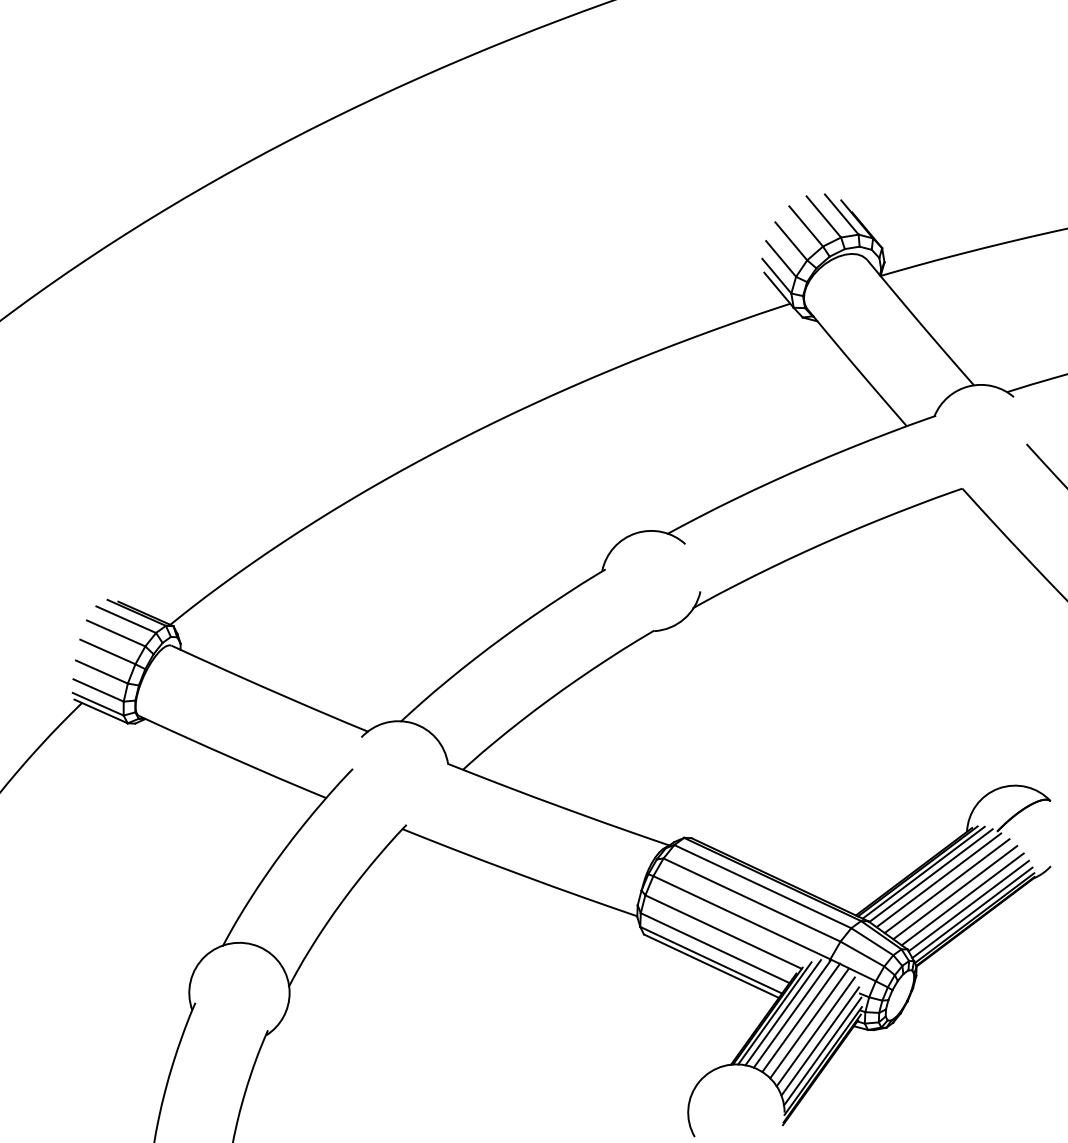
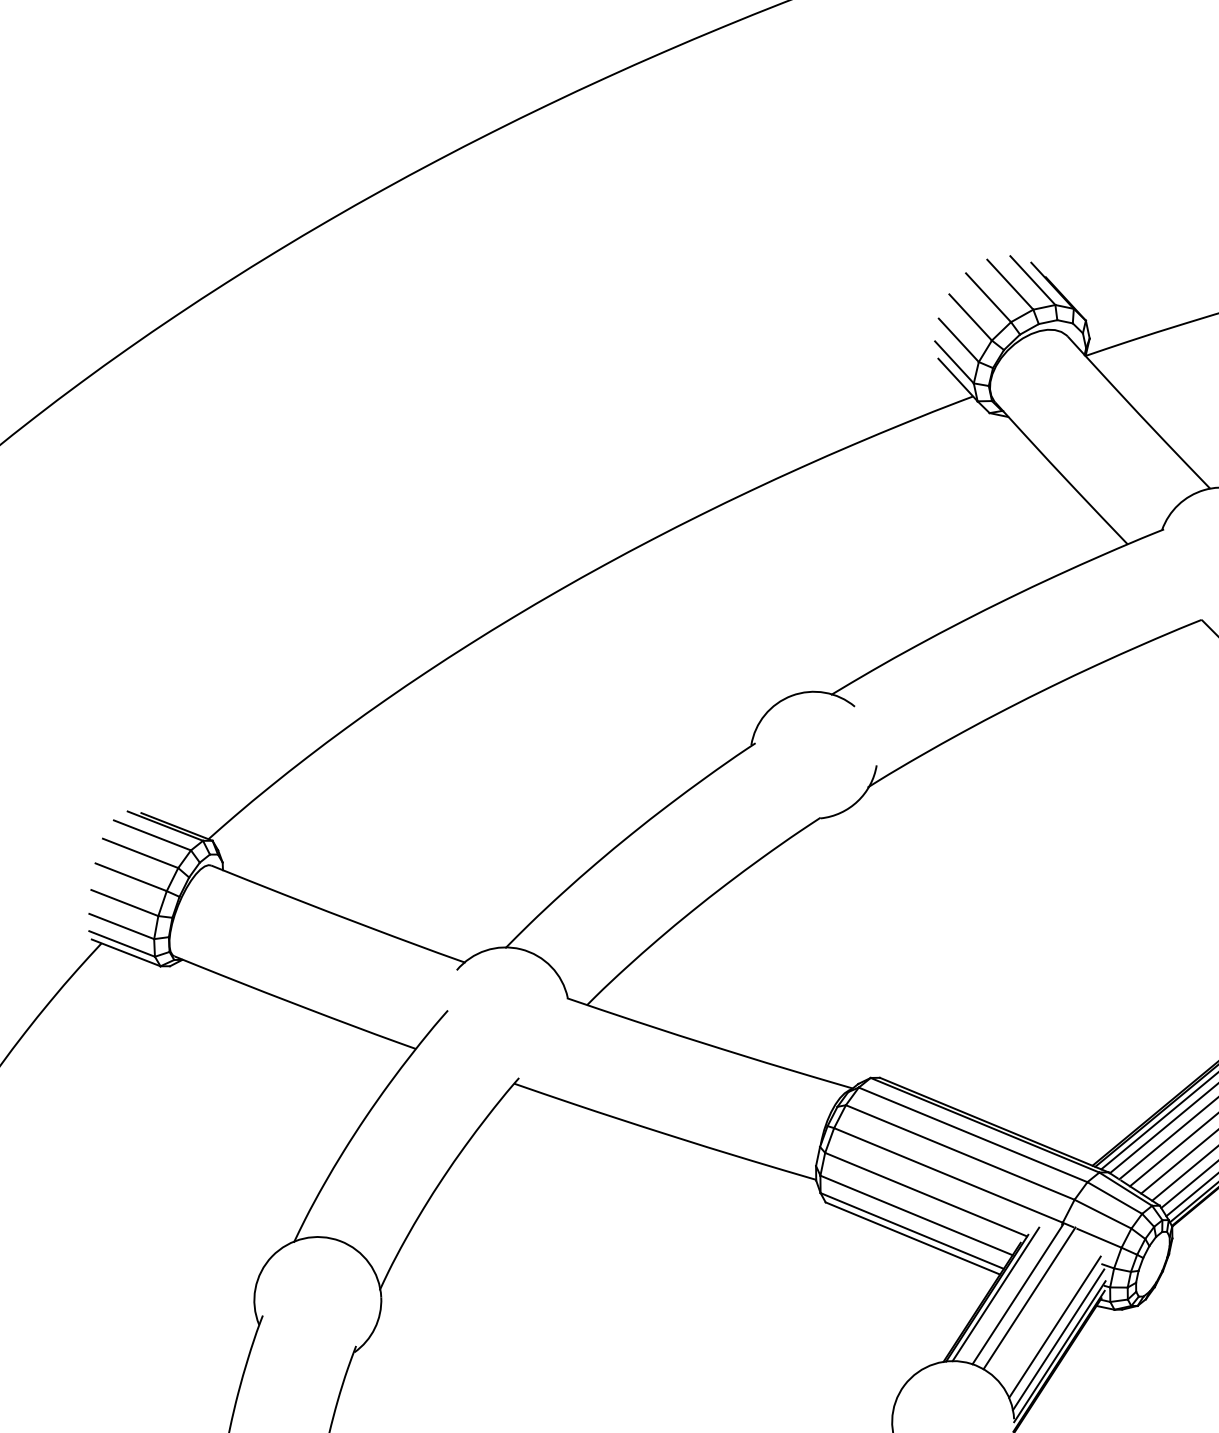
line: (783, 1012) -> (1006, 1292), removed
line: (809, 1023) -> (1040, 1305), removed
line: (815, 1031) -> (1048, 1314), removed

